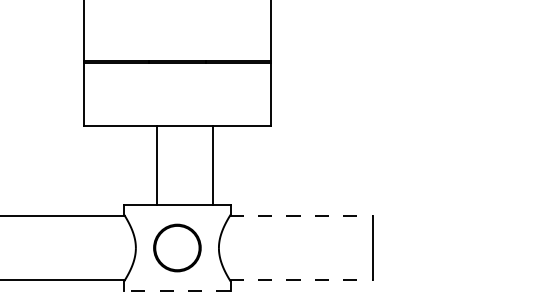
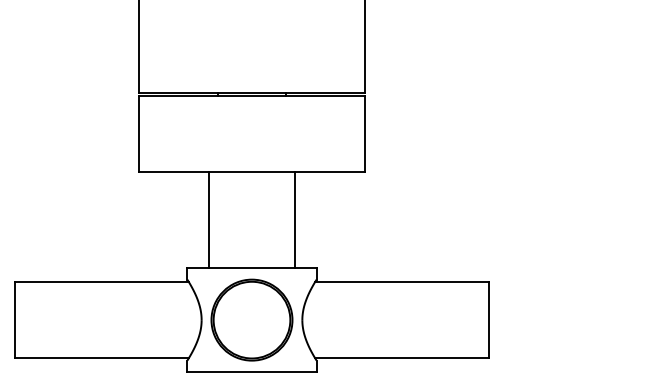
line: (156, 165) -> (208, 219), moved
line: (301, 216) -> (402, 281), dashed -> solid
part: (177, 247) -> (251, 319), size x1.43
line: (301, 279) -> (402, 358), dashed -> solid
line: (177, 290) -> (251, 371), dashed -> solid

